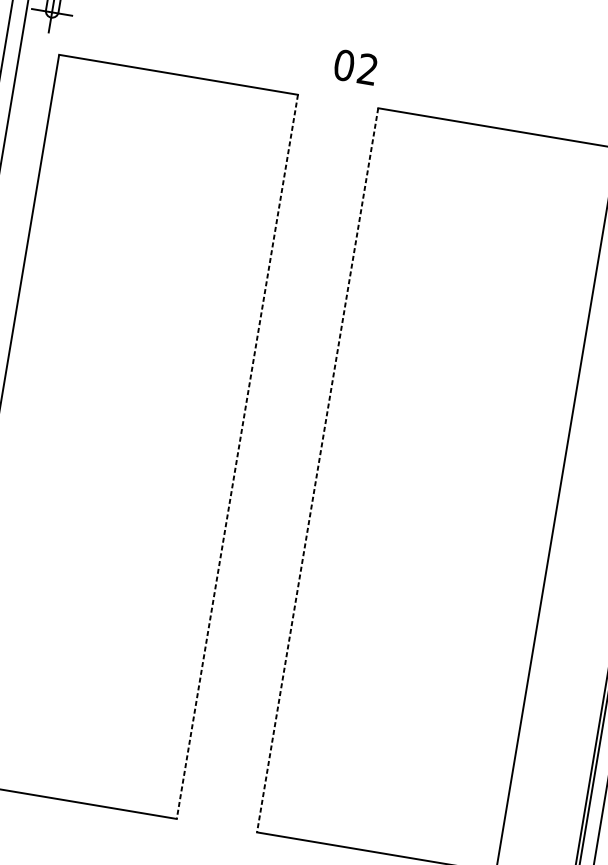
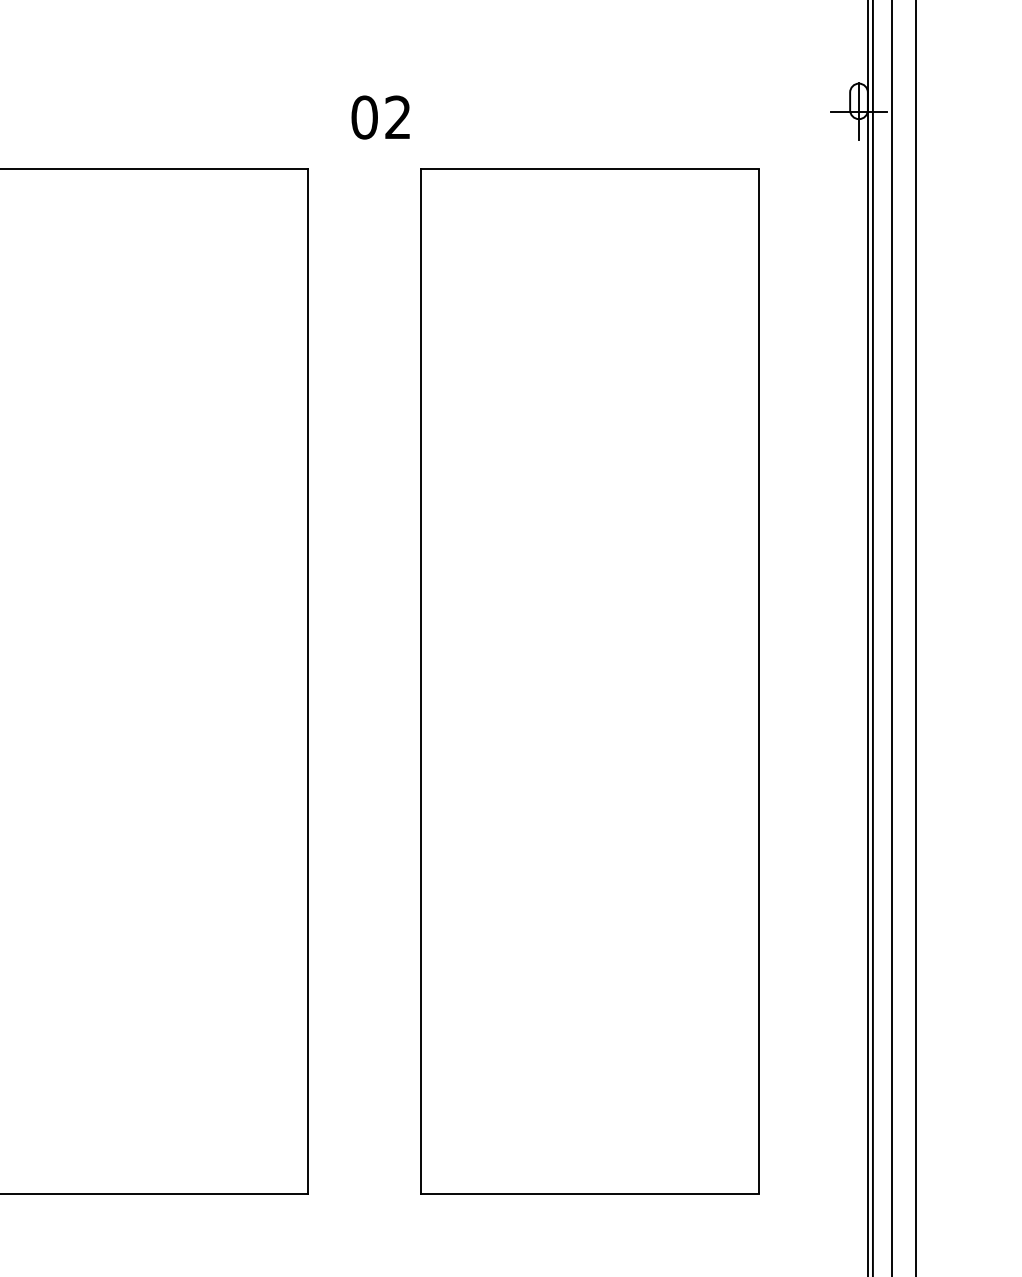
line: (237, 457) -> (307, 681), dashed -> solid
line: (317, 470) -> (421, 681), dashed -> solid

